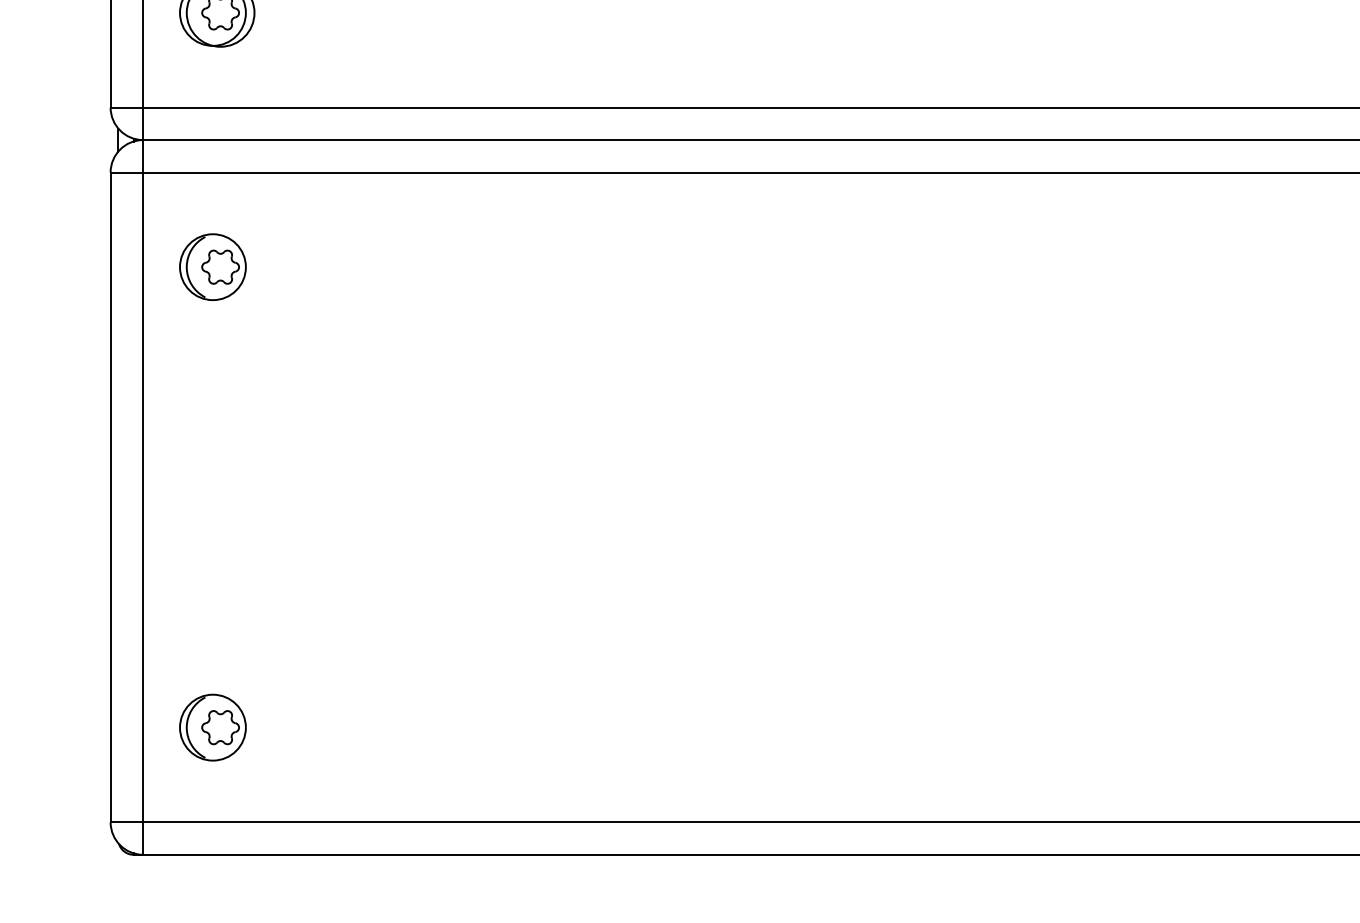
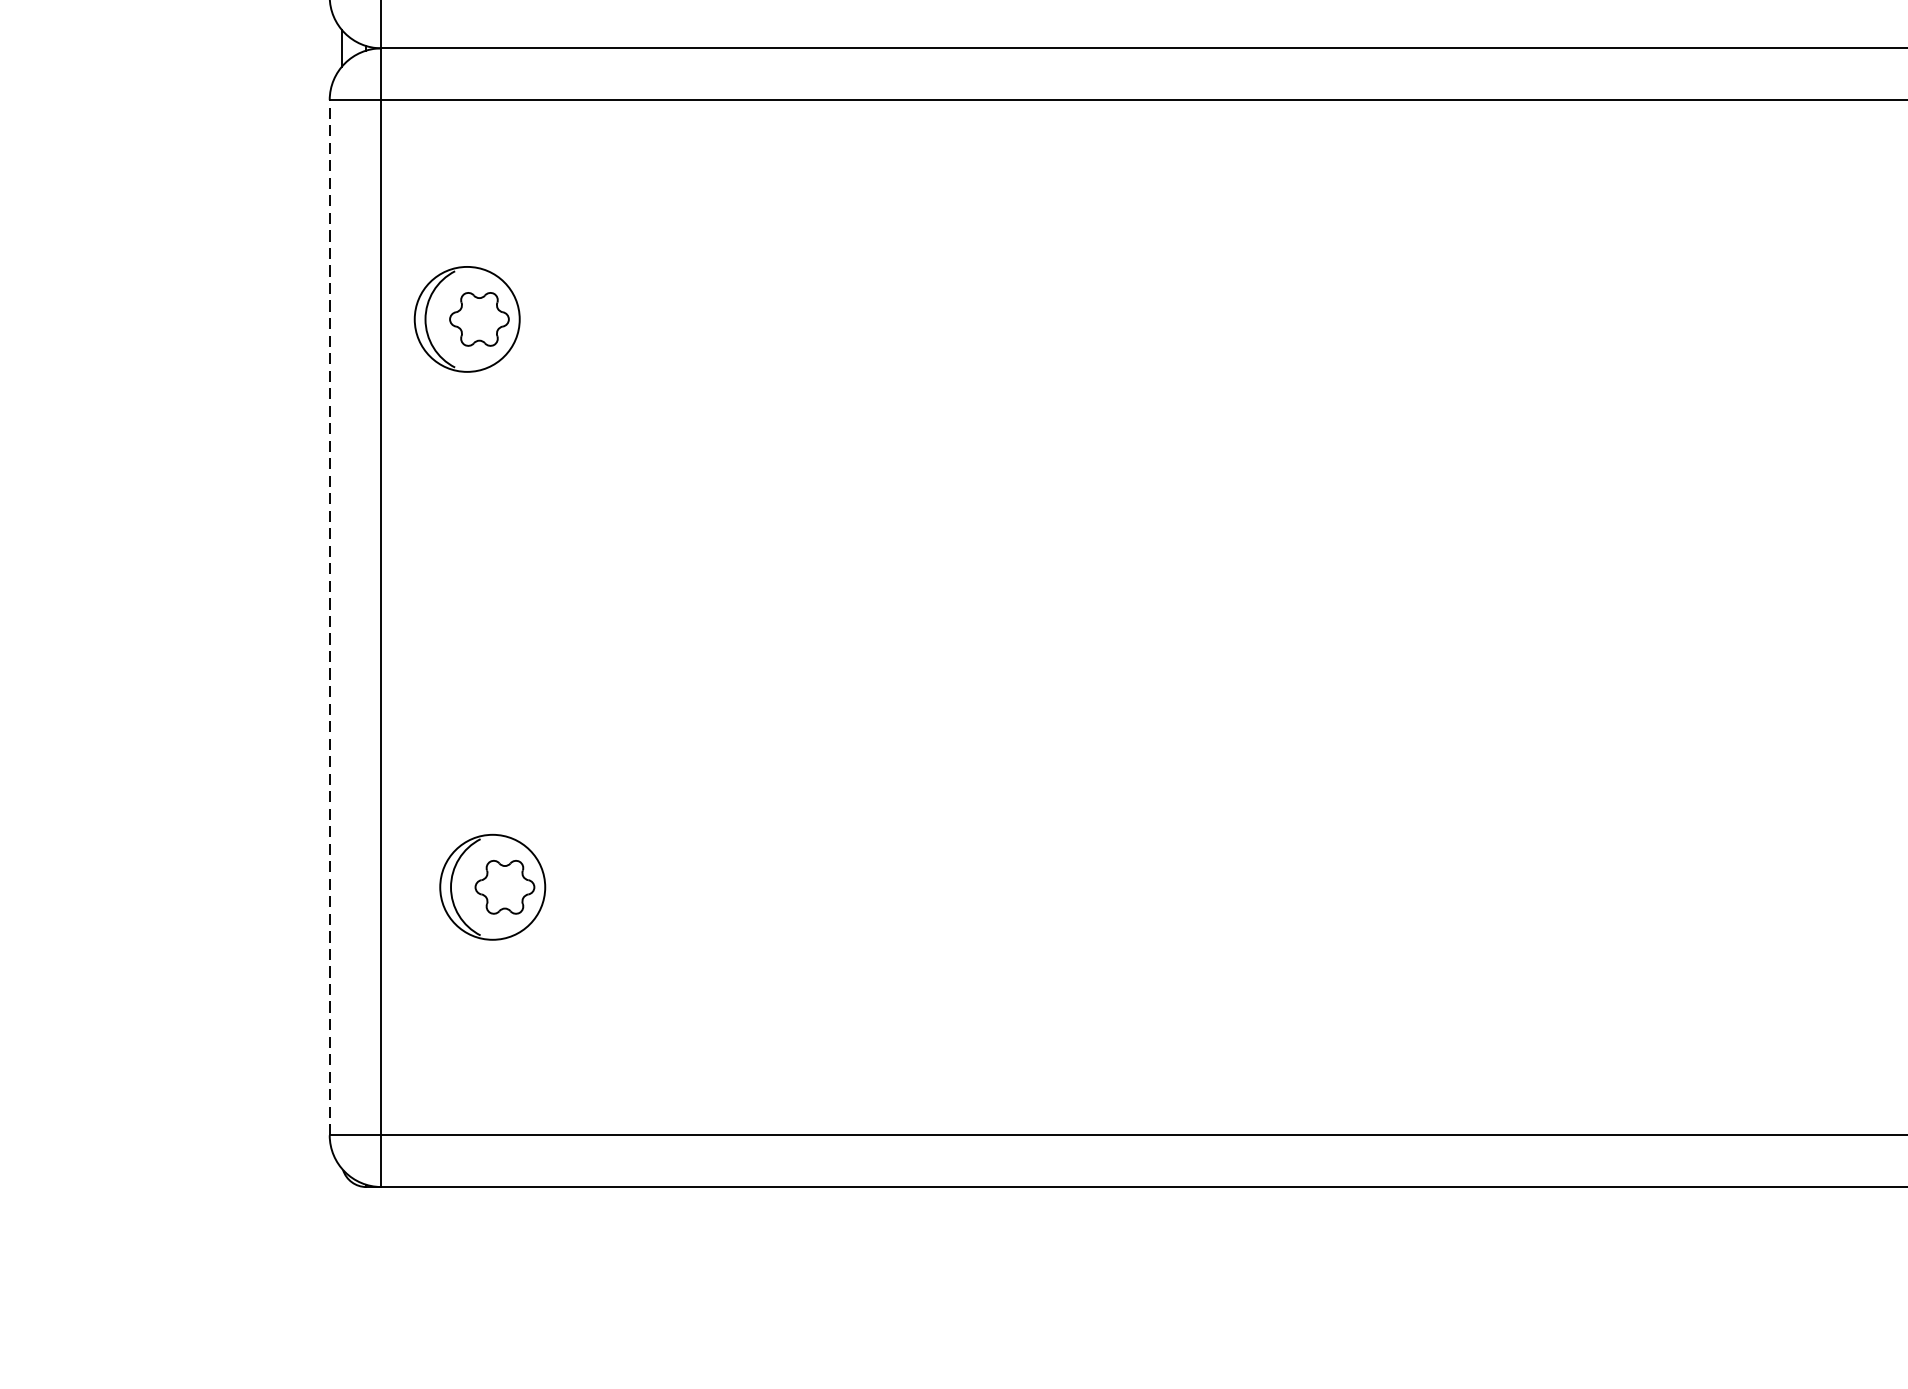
part: (212, 266) -> (466, 318), moved
line: (110, 497) -> (329, 617), solid -> dashed
part: (212, 727) -> (492, 887), moved

